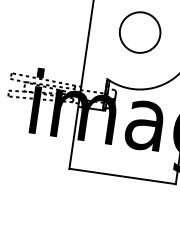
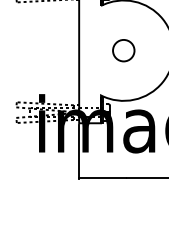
circle: (139, 32) -> (123, 50), size x0.6

